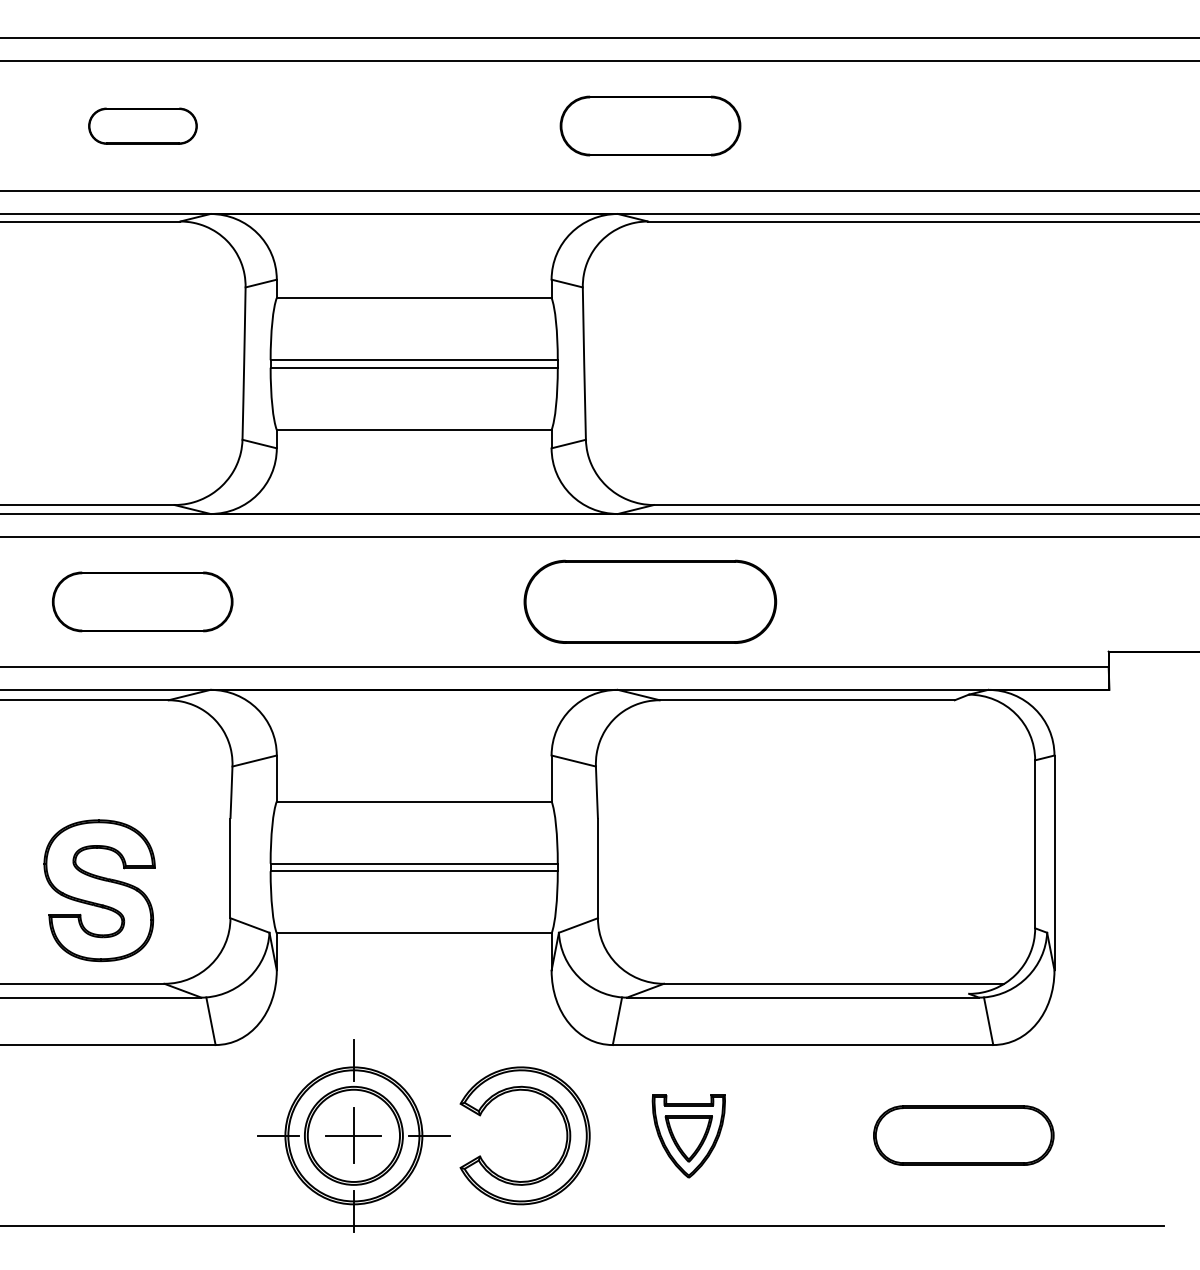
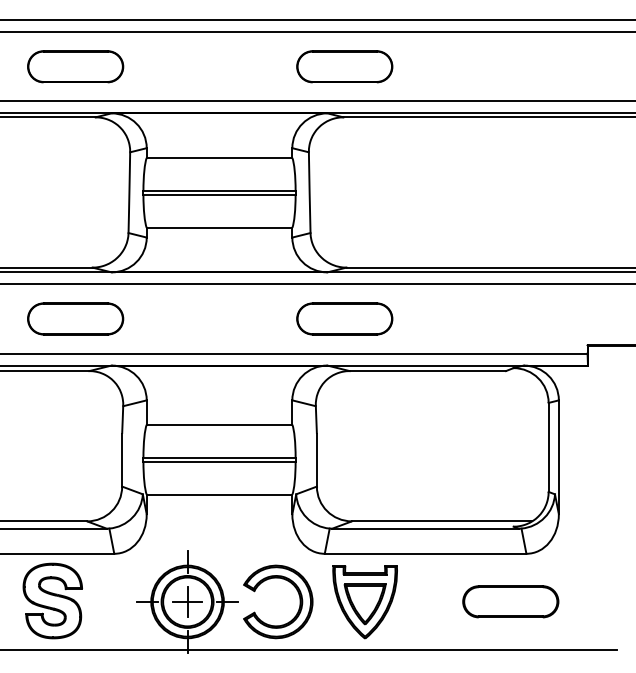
part: (142, 125) -> (75, 66), size x1.67
part: (650, 601) -> (344, 318), size x0.71
part: (99, 889) -> (52, 600), moved
part: (687, 1136) -> (364, 602), size x1.67

